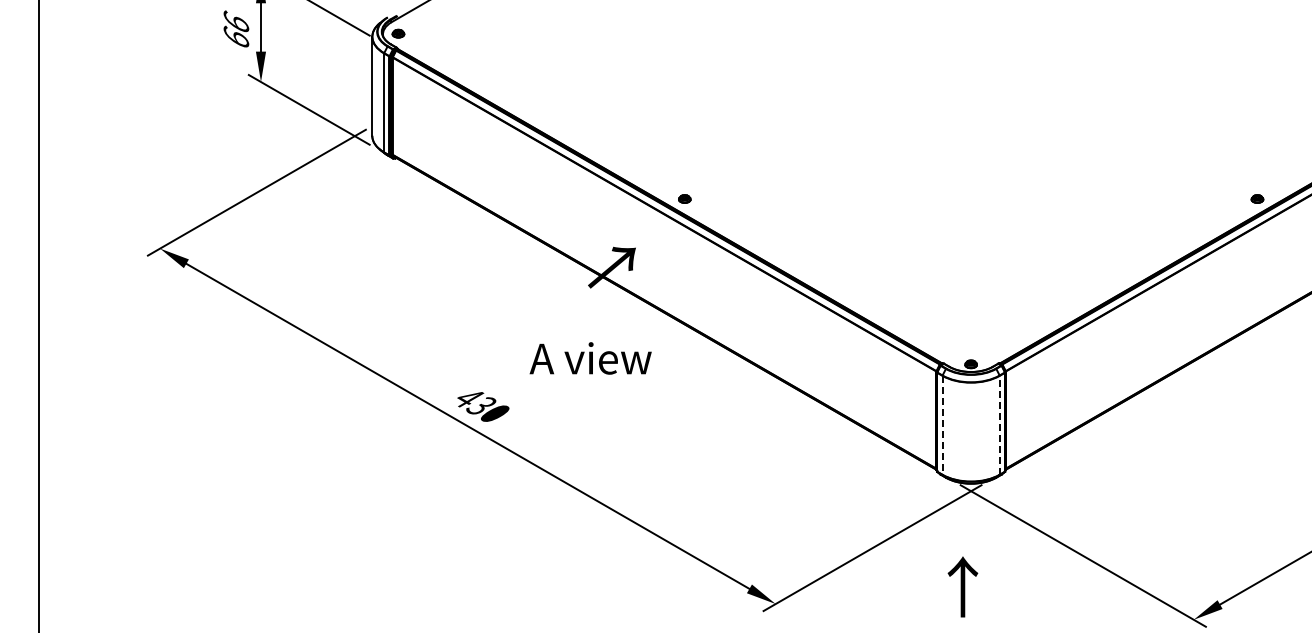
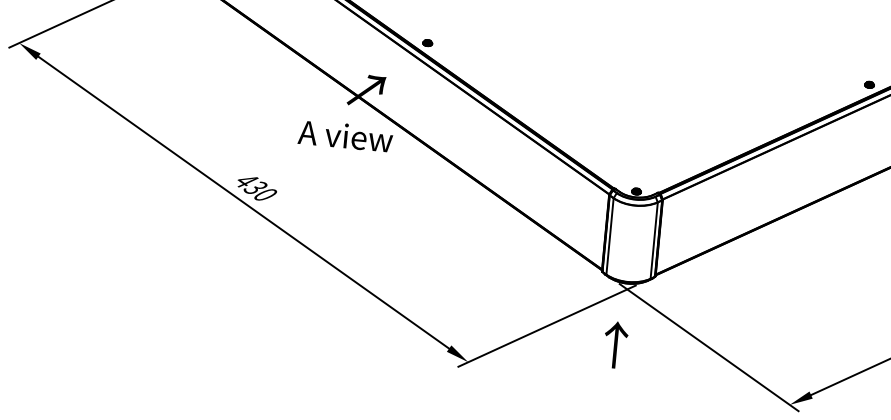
text: (590, 358) -> (345, 136), moved
line: (999, 424) -> (654, 240), dashed -> solid
line: (942, 425) -> (610, 236), dashed -> solid
text: (962, 586) -> (615, 344), moved

